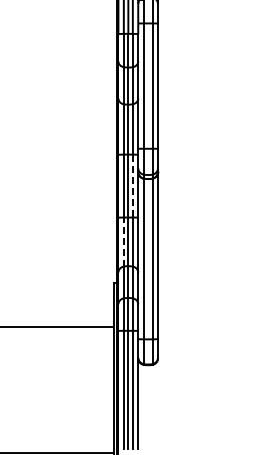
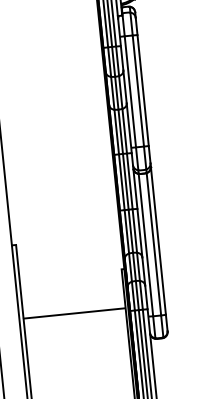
line: (132, 186) -> (129, 181), dashed -> solid
line: (123, 242) -> (126, 232), dashed -> solid

